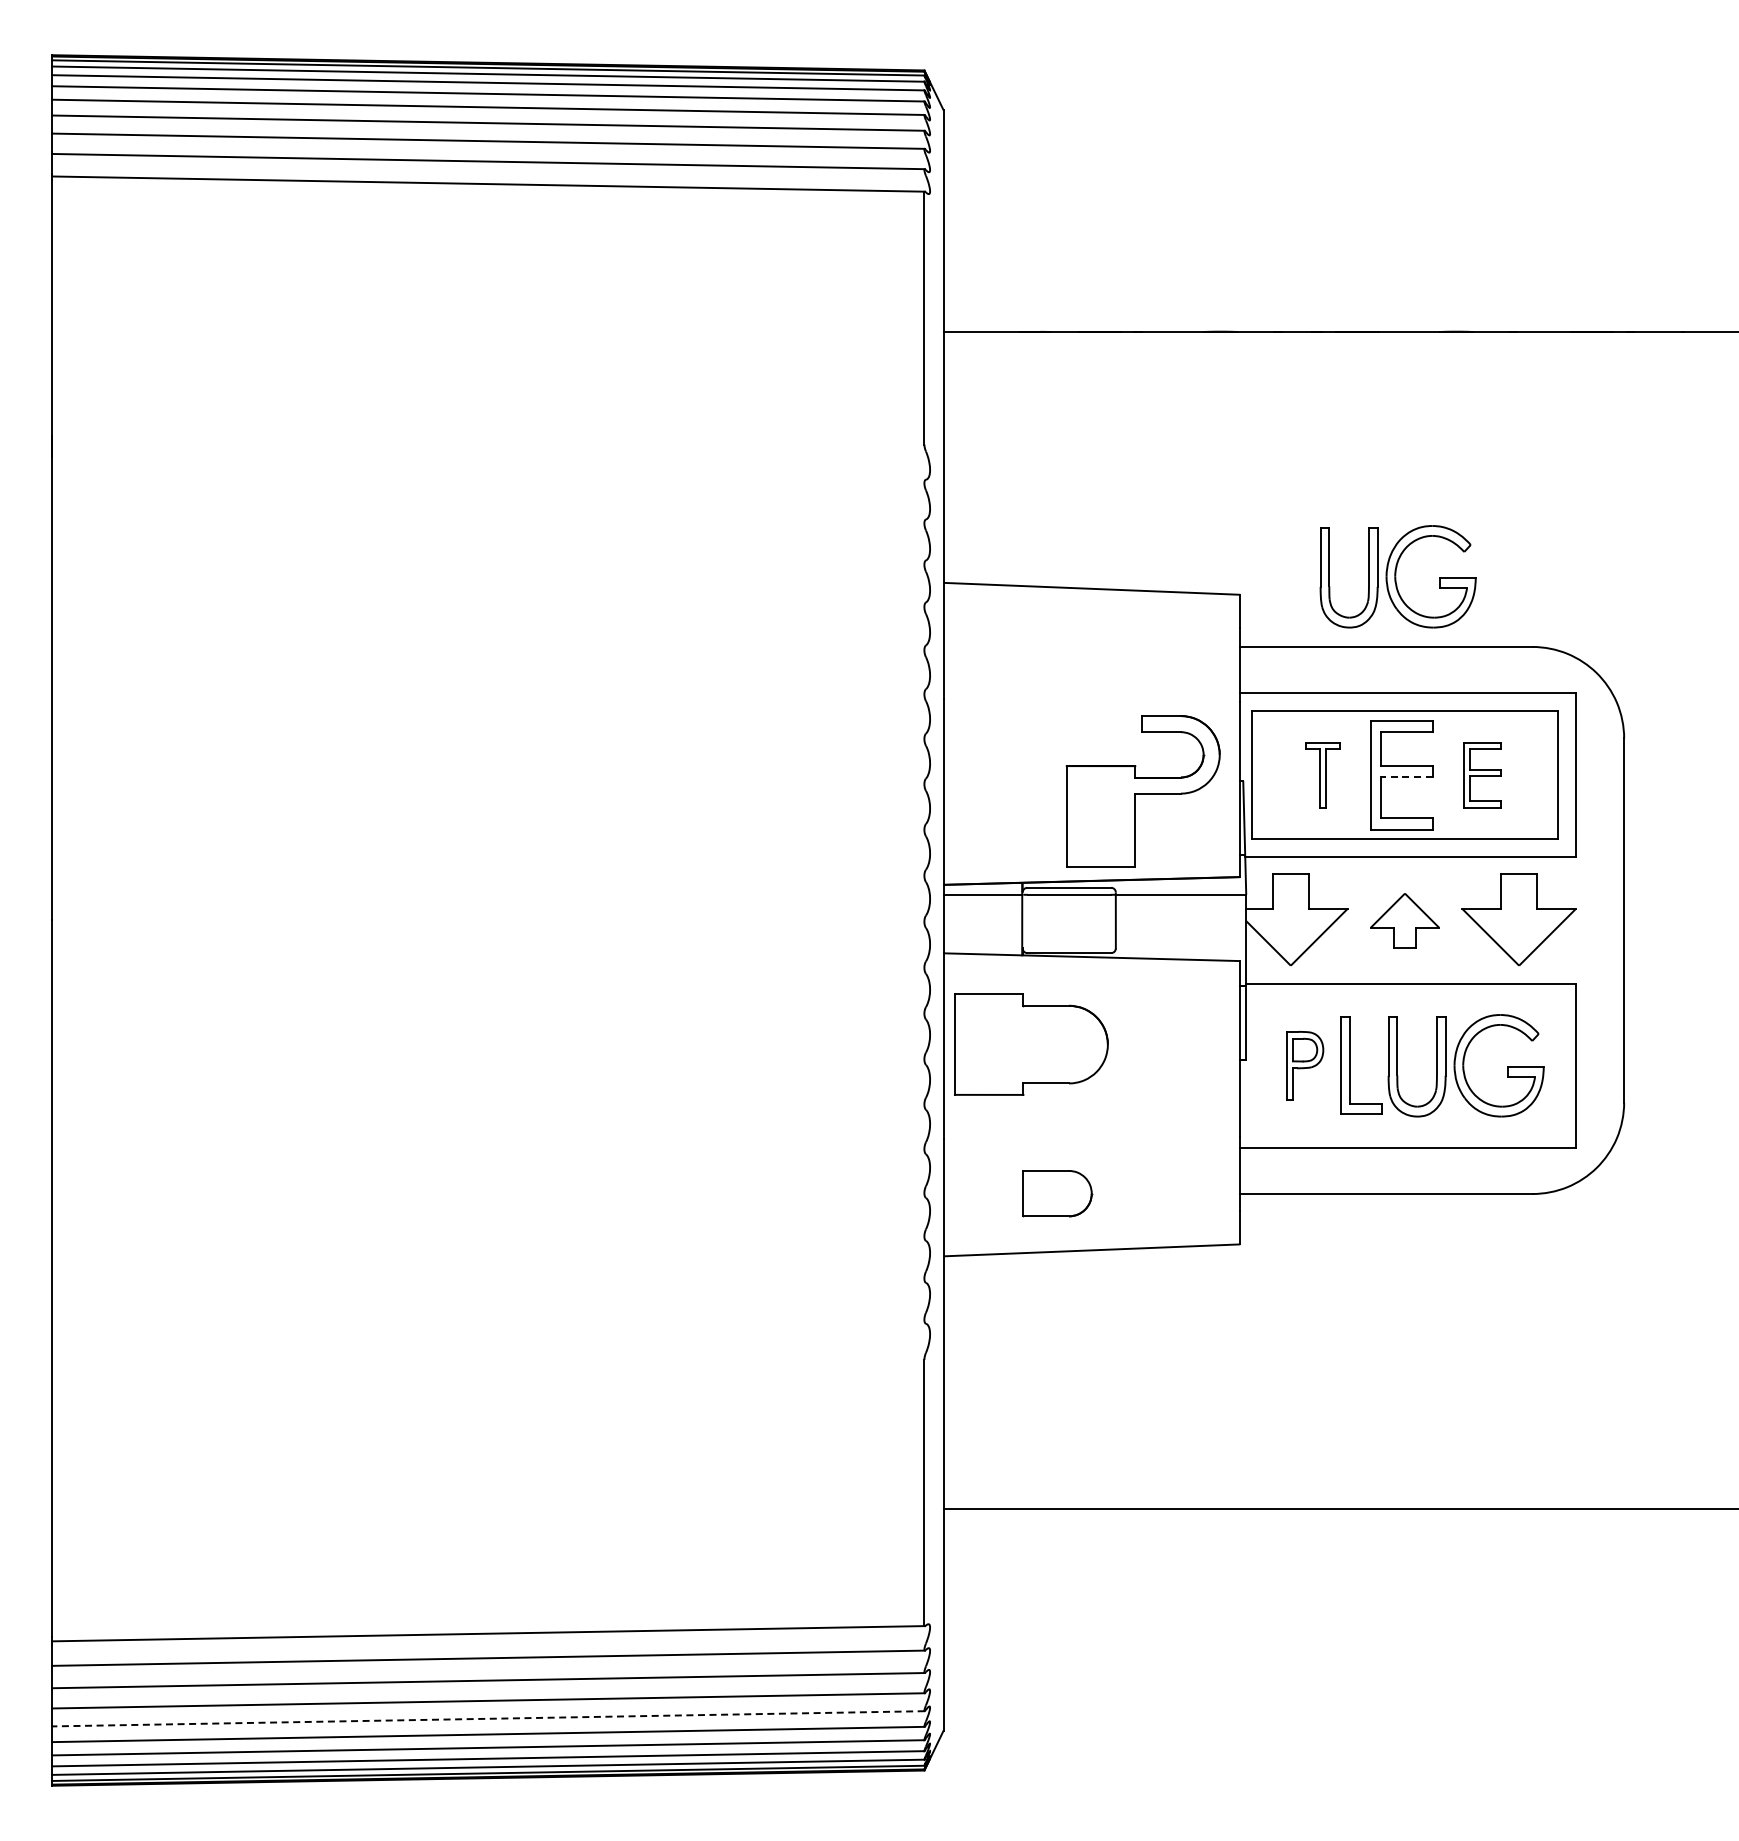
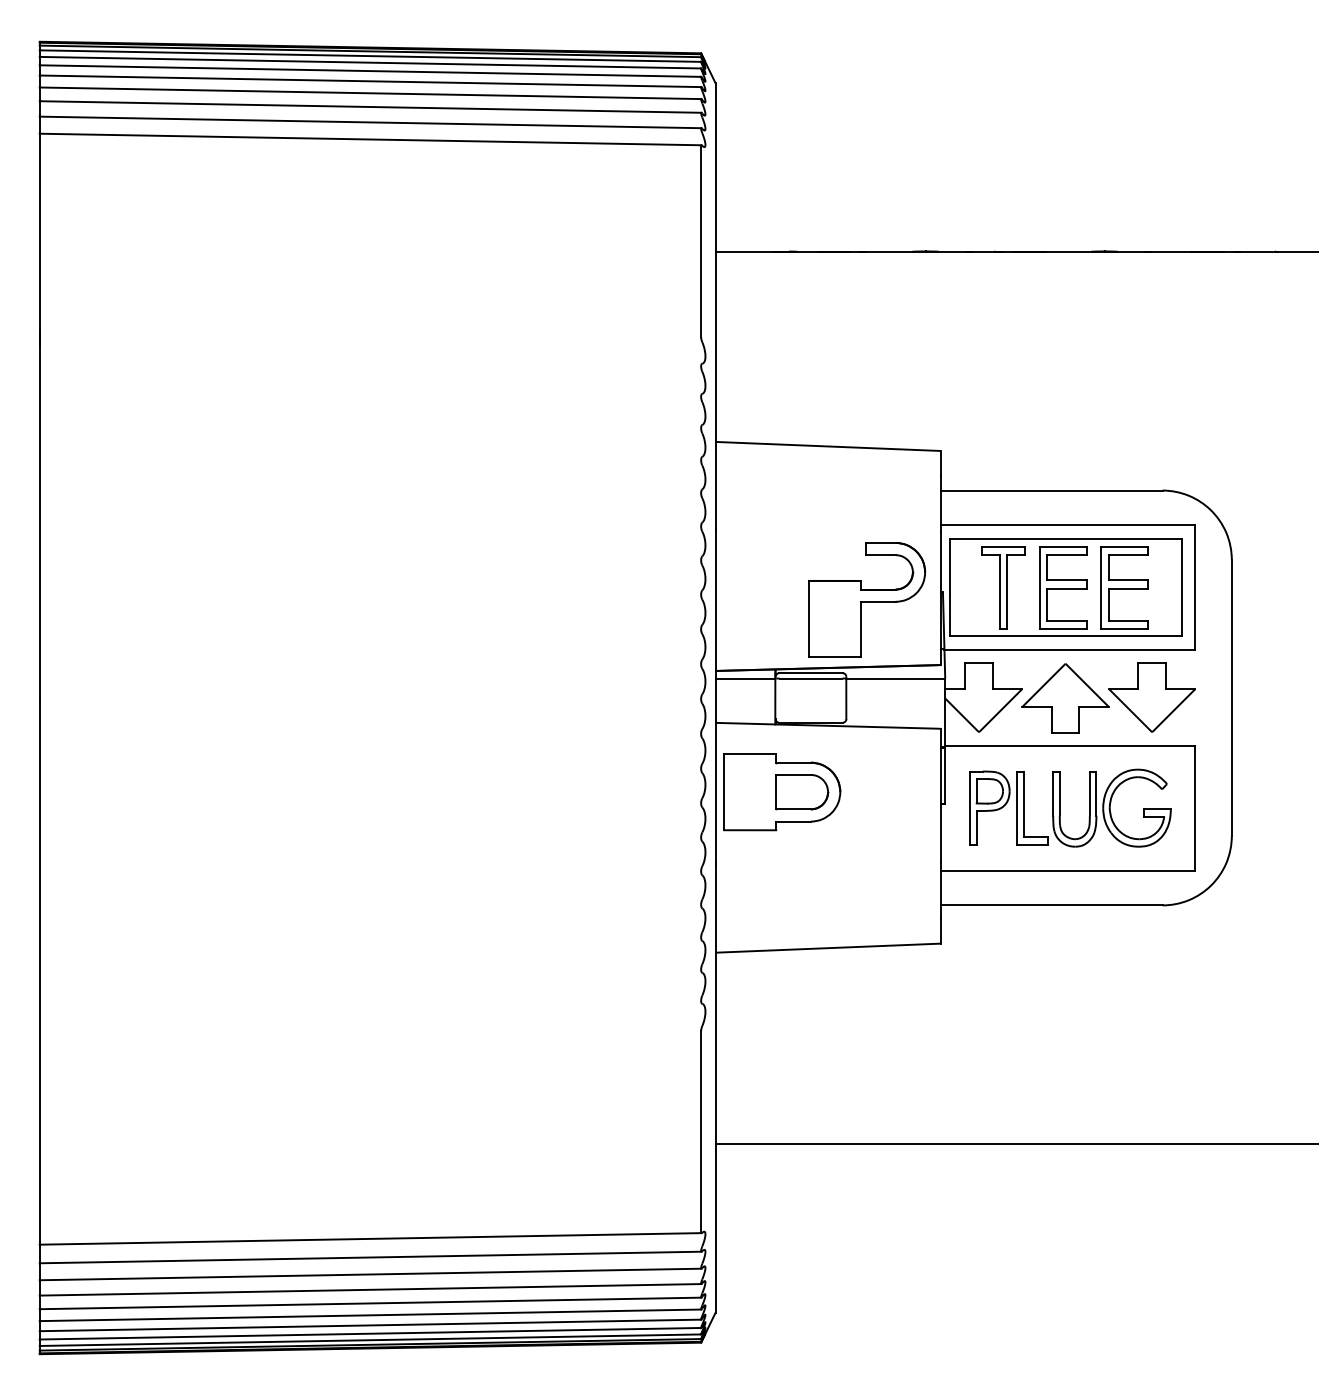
part: (1397, 576) -> (1059, 437), removed
part: (1323, 775) -> (1003, 588), size x1.67
part: (1482, 775) -> (1124, 588), size x1.67
line: (1406, 776) -> (1066, 588), dashed -> solid
part: (1404, 920) -> (1065, 698), size x1.67
part: (1304, 1065) -> (989, 807), size x1.43
part: (1057, 1193) -> (802, 792), moved
line: (487, 1718) -> (369, 1303), dashed -> solid

